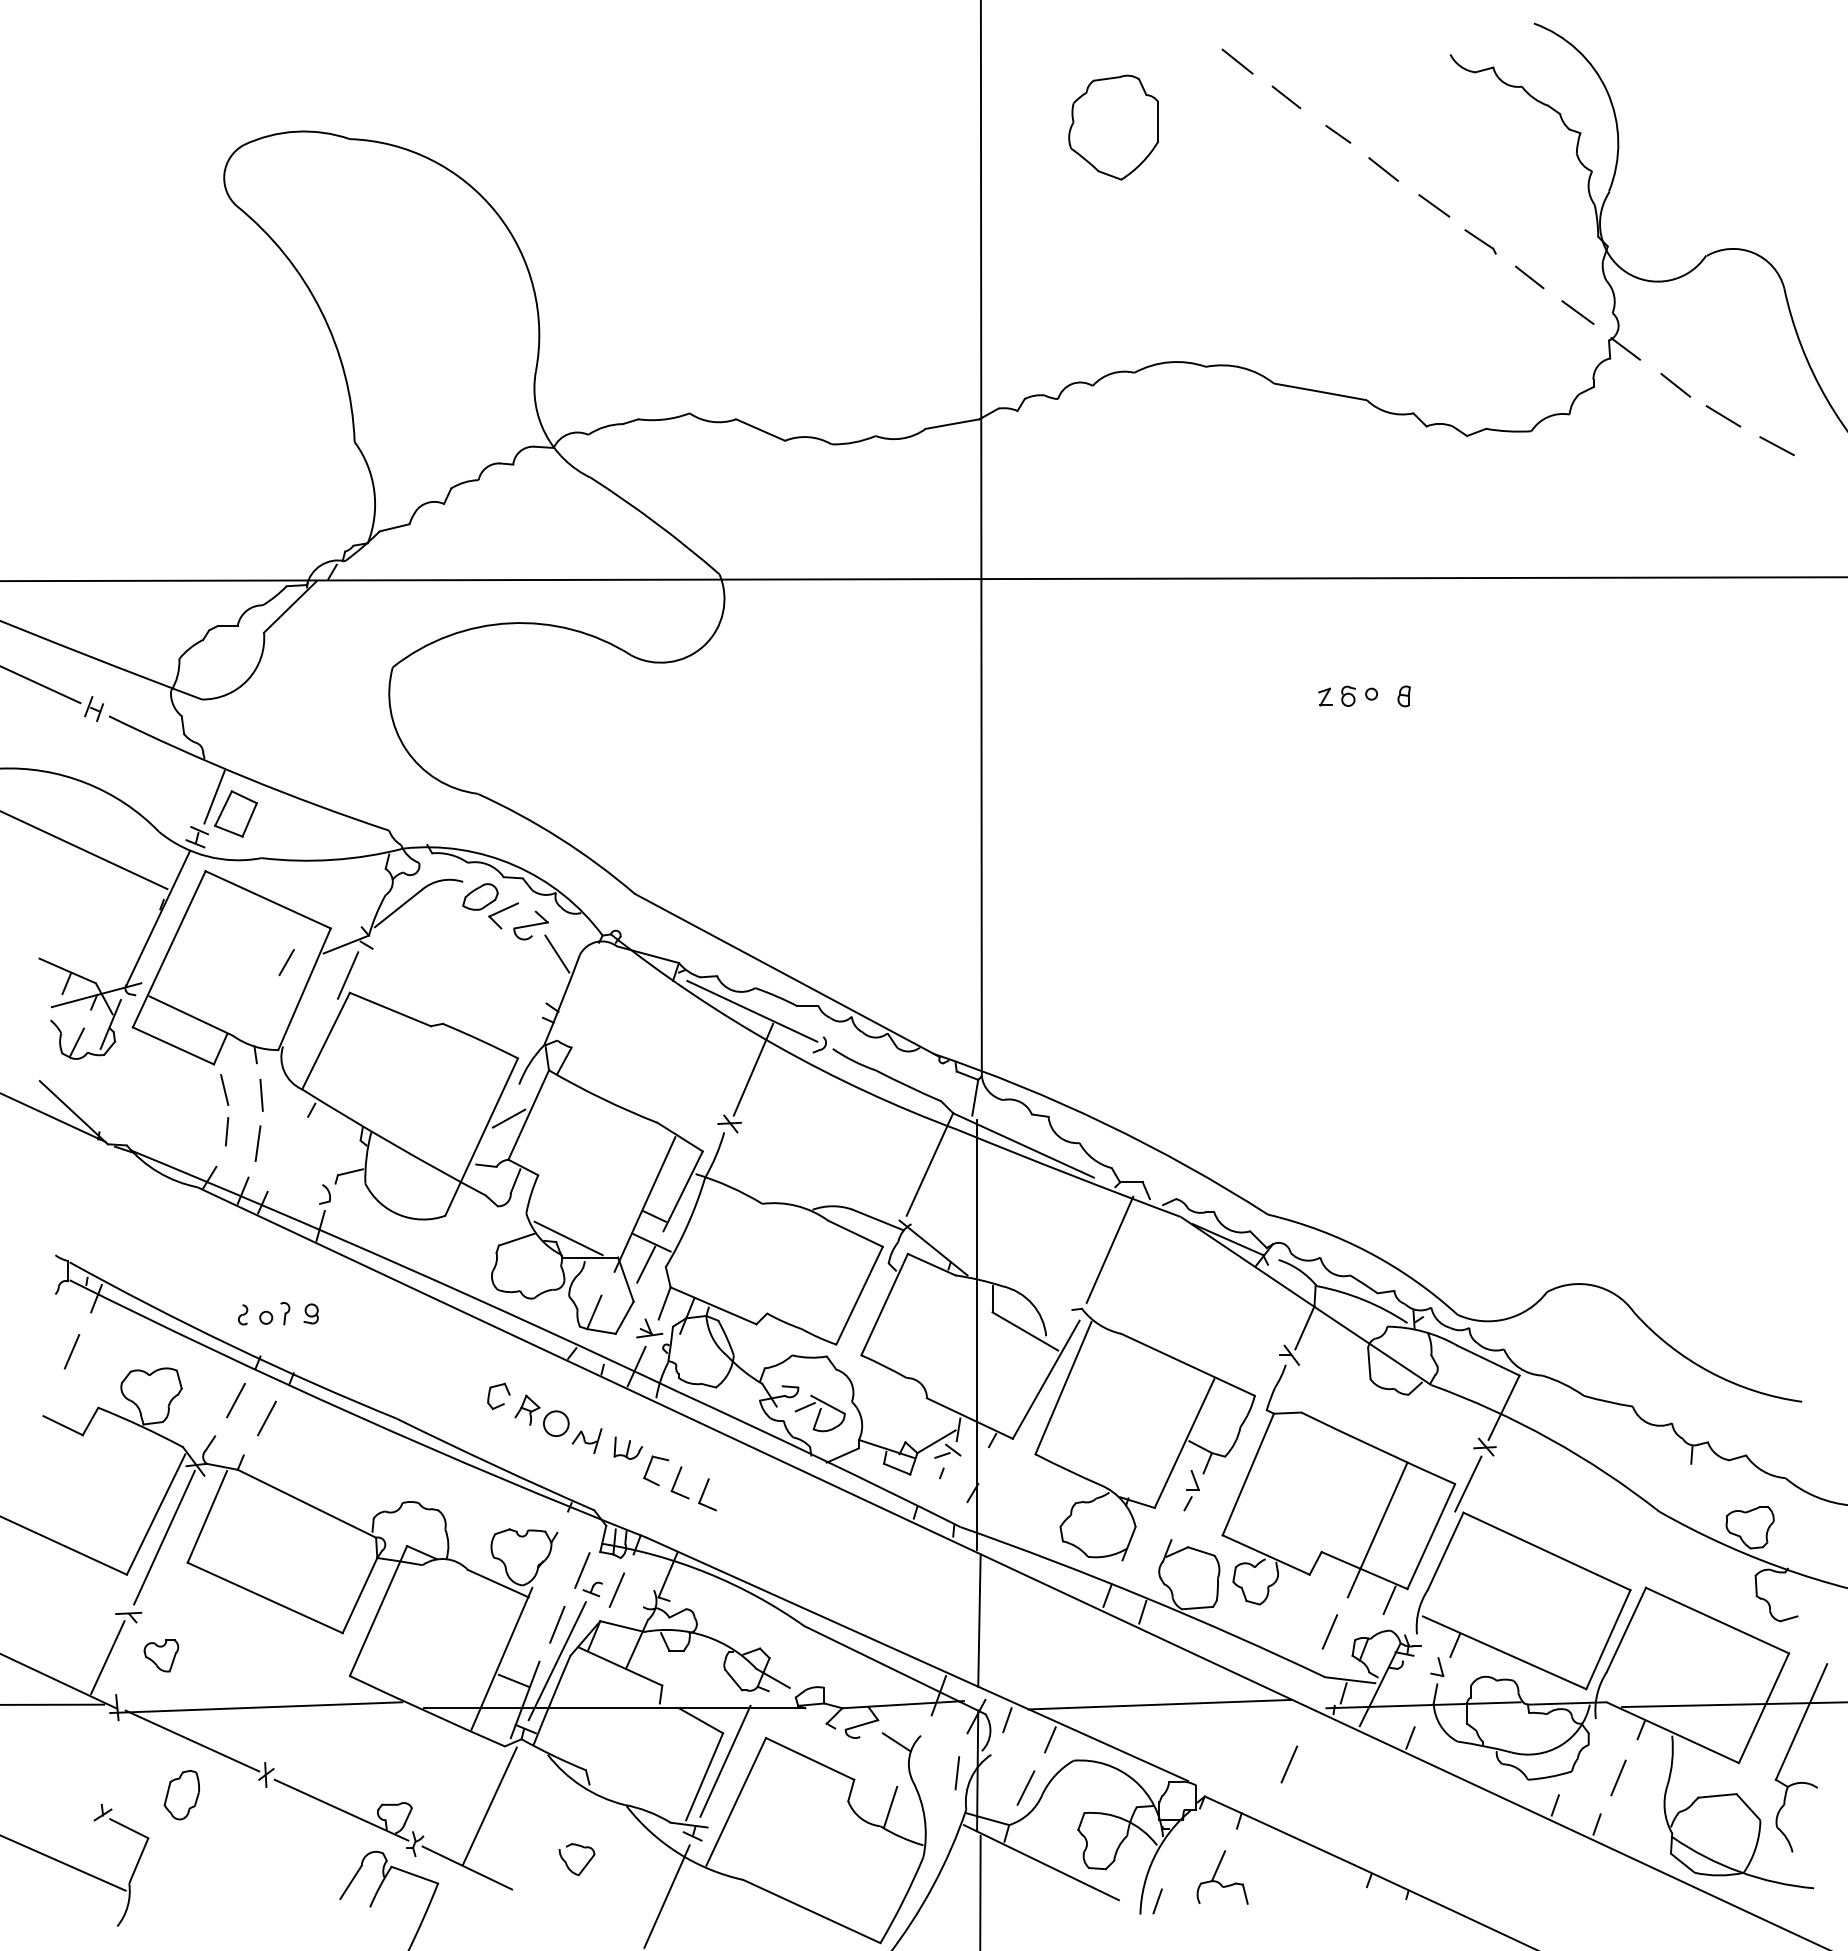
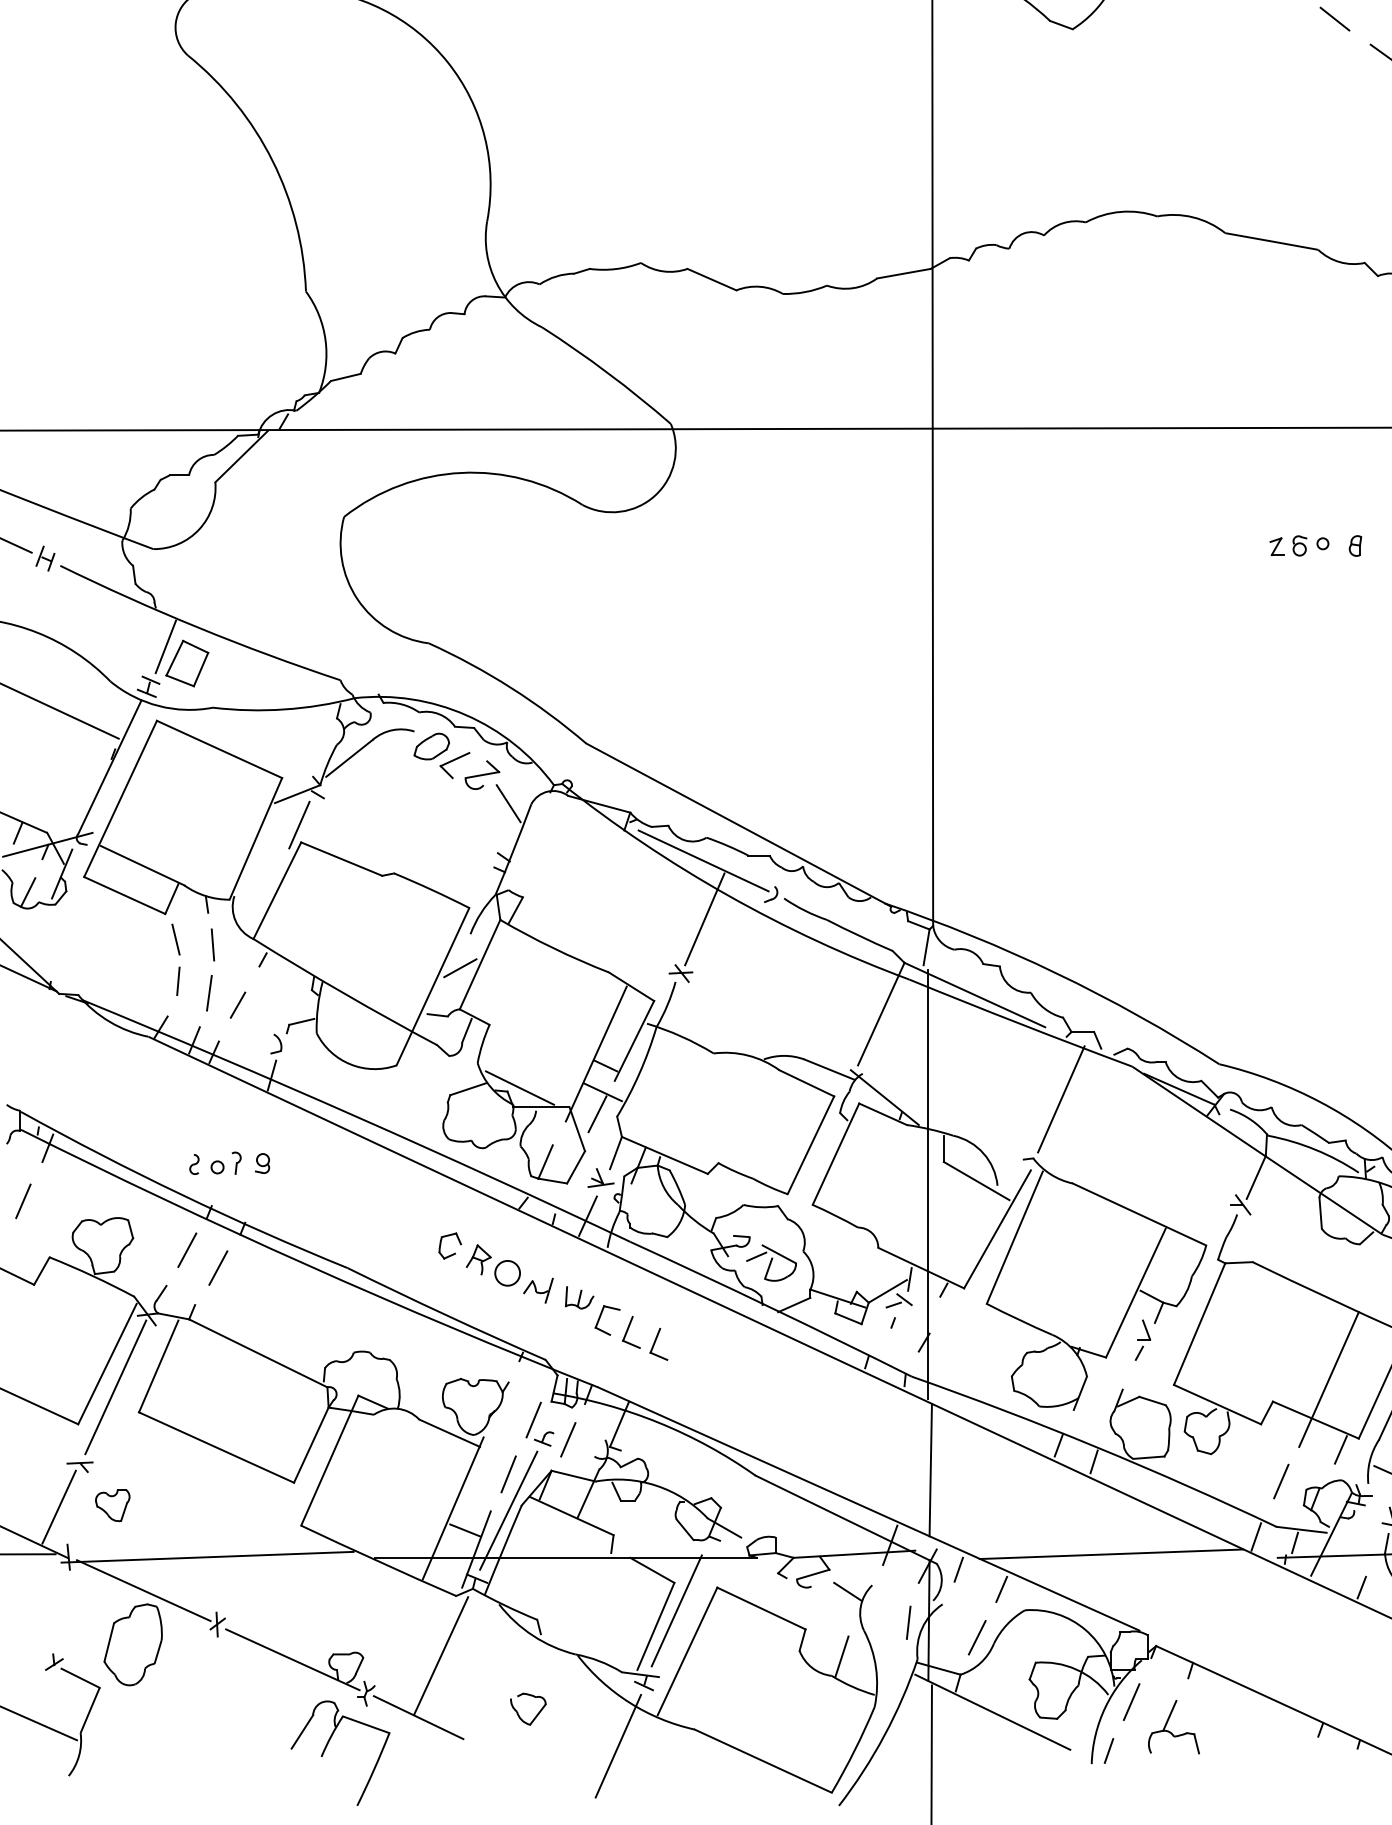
line: (286, 962) -> (237, 1005), moved
line: (1304, 1687) -> (1255, 1537), added
line: (1289, 1764) -> (1131, 1702), moved
part: (181, 1794) -> (132, 1644), size x1.67

